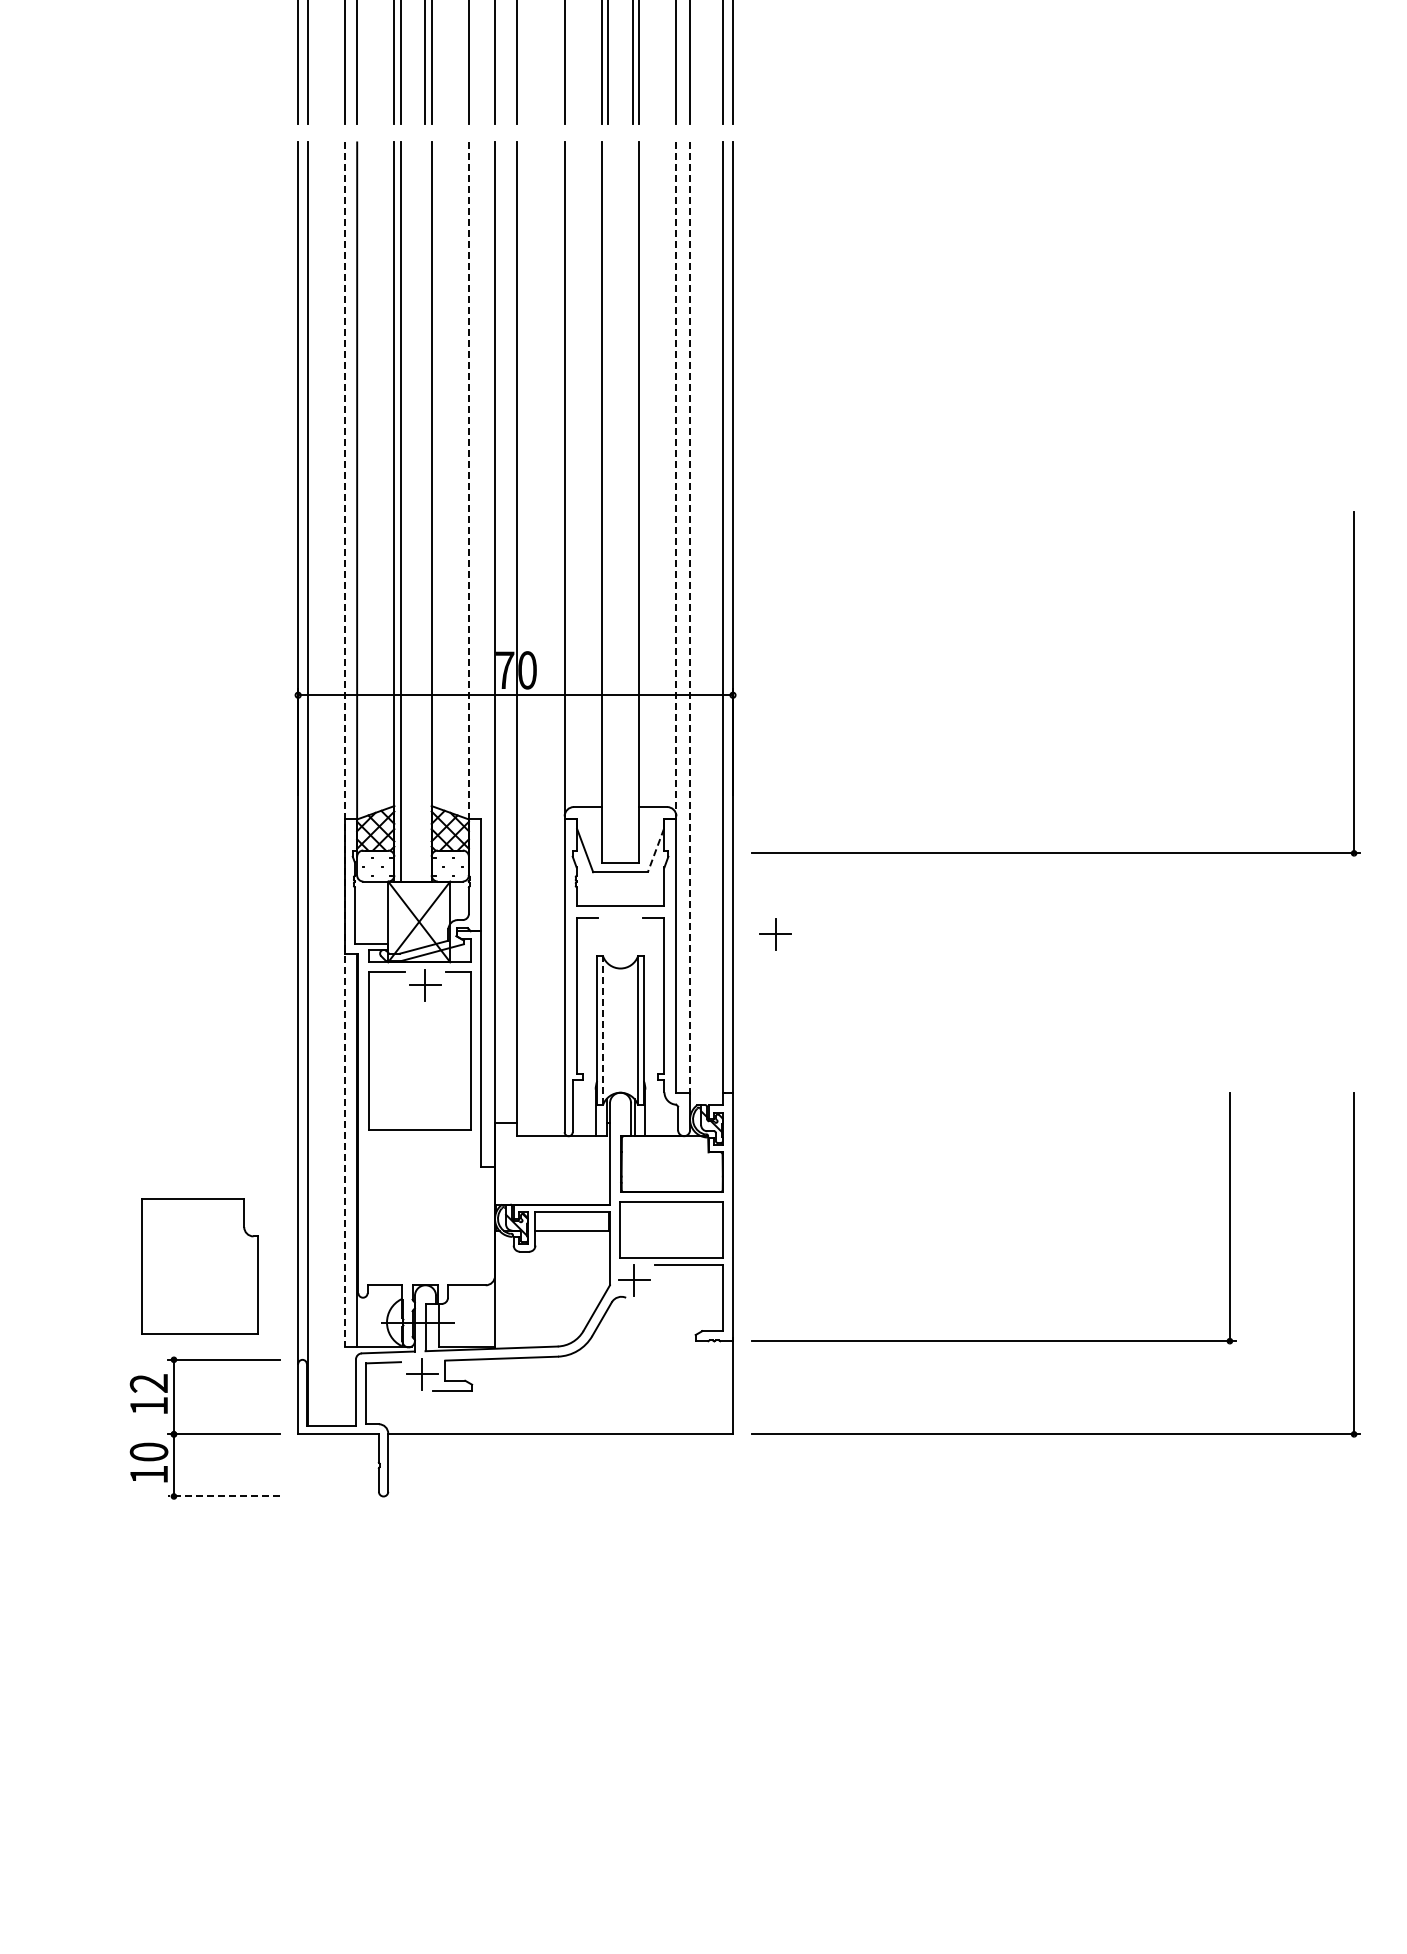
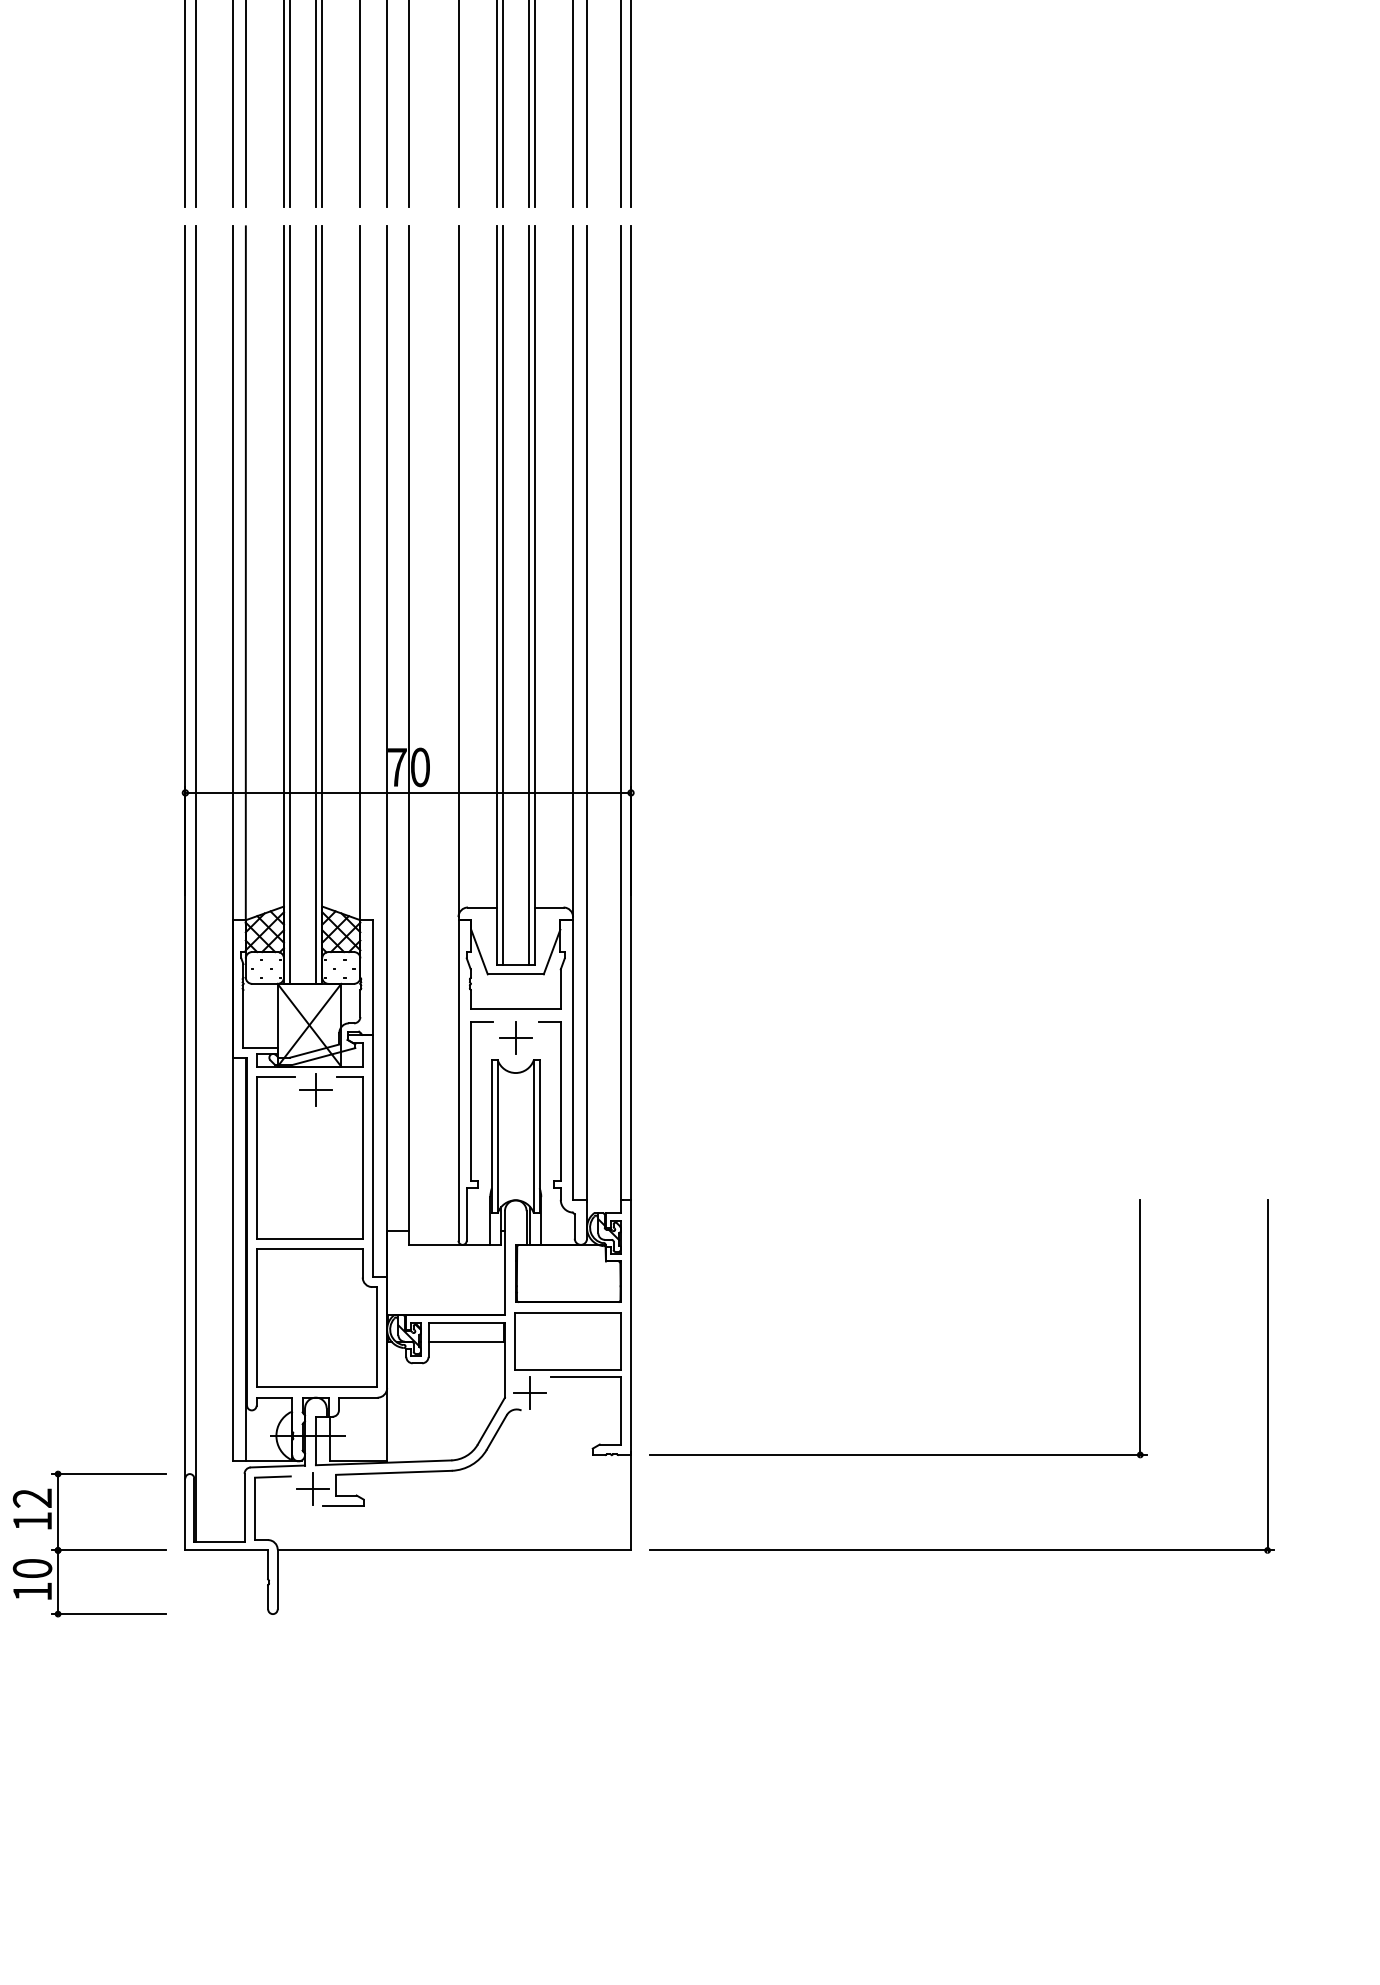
line: (676, 479) -> (573, 571), dashed -> solid
line: (468, 483) -> (359, 575), dashed -> solid
line: (608, 502) -> (503, 595), added
line: (632, 502) -> (528, 595), added
line: (425, 511) -> (315, 604), added
line: (690, 618) -> (587, 714), dashed -> solid
line: (344, 745) -> (232, 844), dashed -> solid
line: (655, 850) -> (551, 952), dashed -> solid
part: (1055, 852) -> (961, 954), removed
part: (775, 934) -> (515, 1038), moved
line: (602, 1030) -> (497, 1136), dashed -> solid
part: (199, 1266) -> (316, 1317), moved
line: (223, 1496) -> (108, 1614), dashed -> solid

